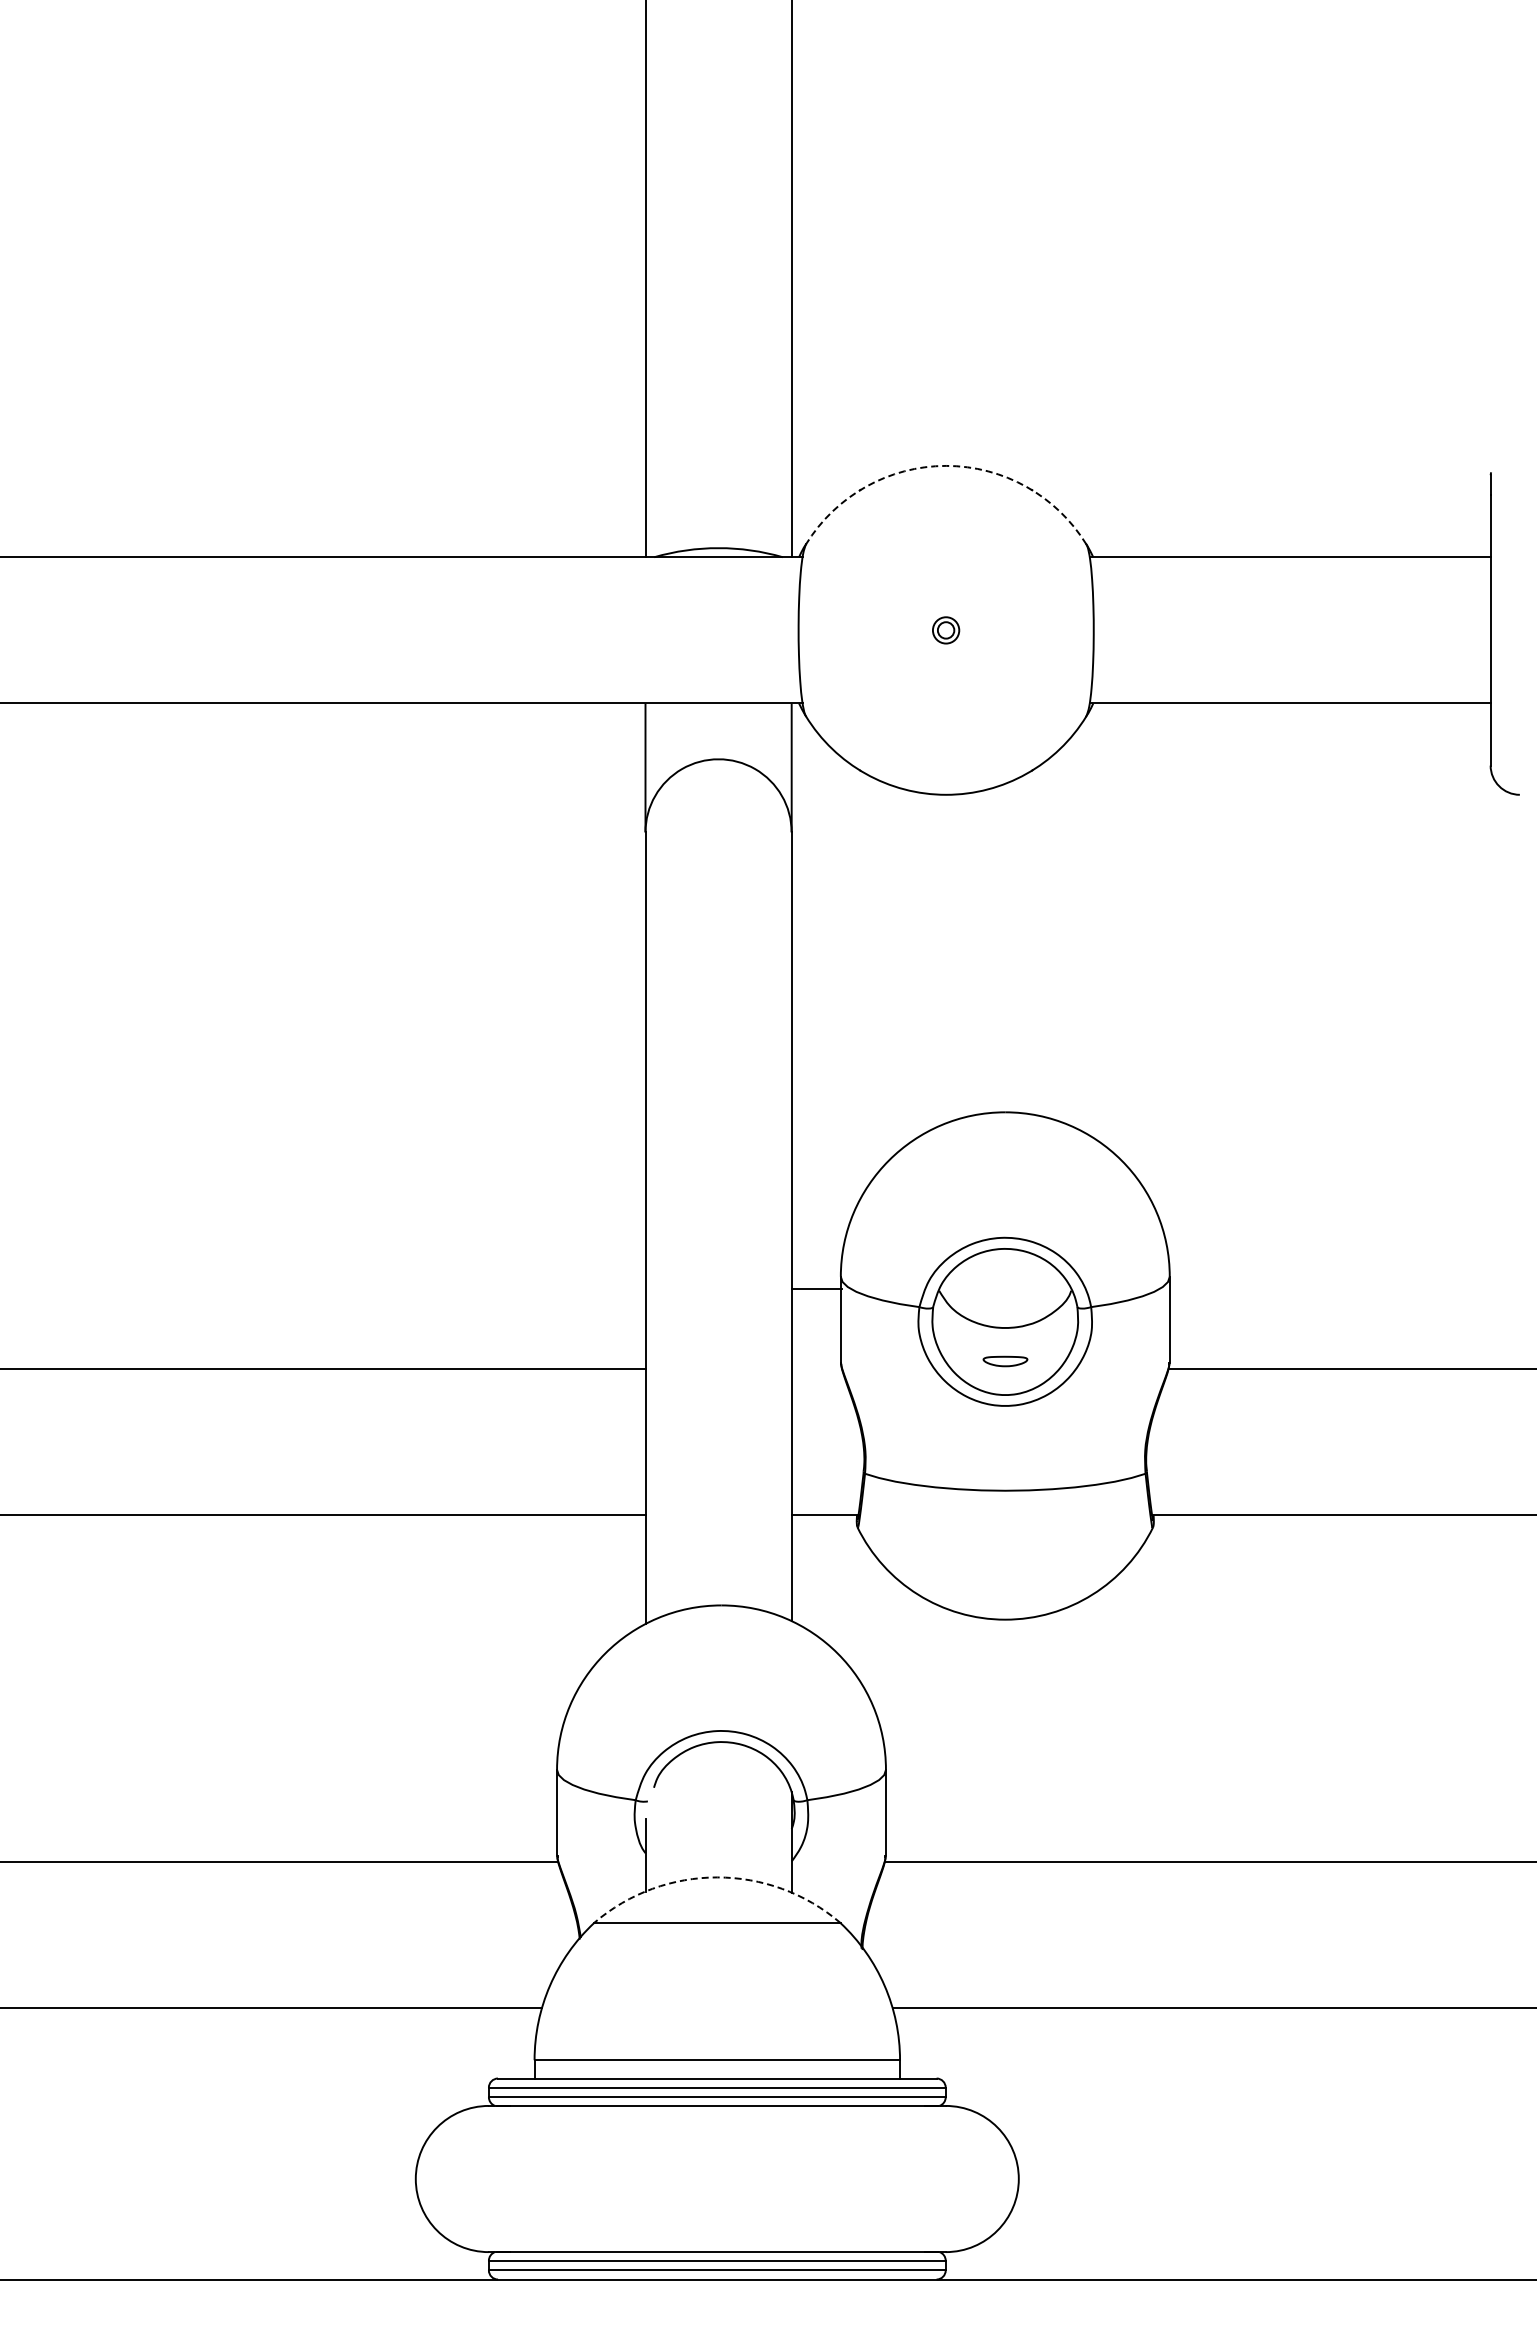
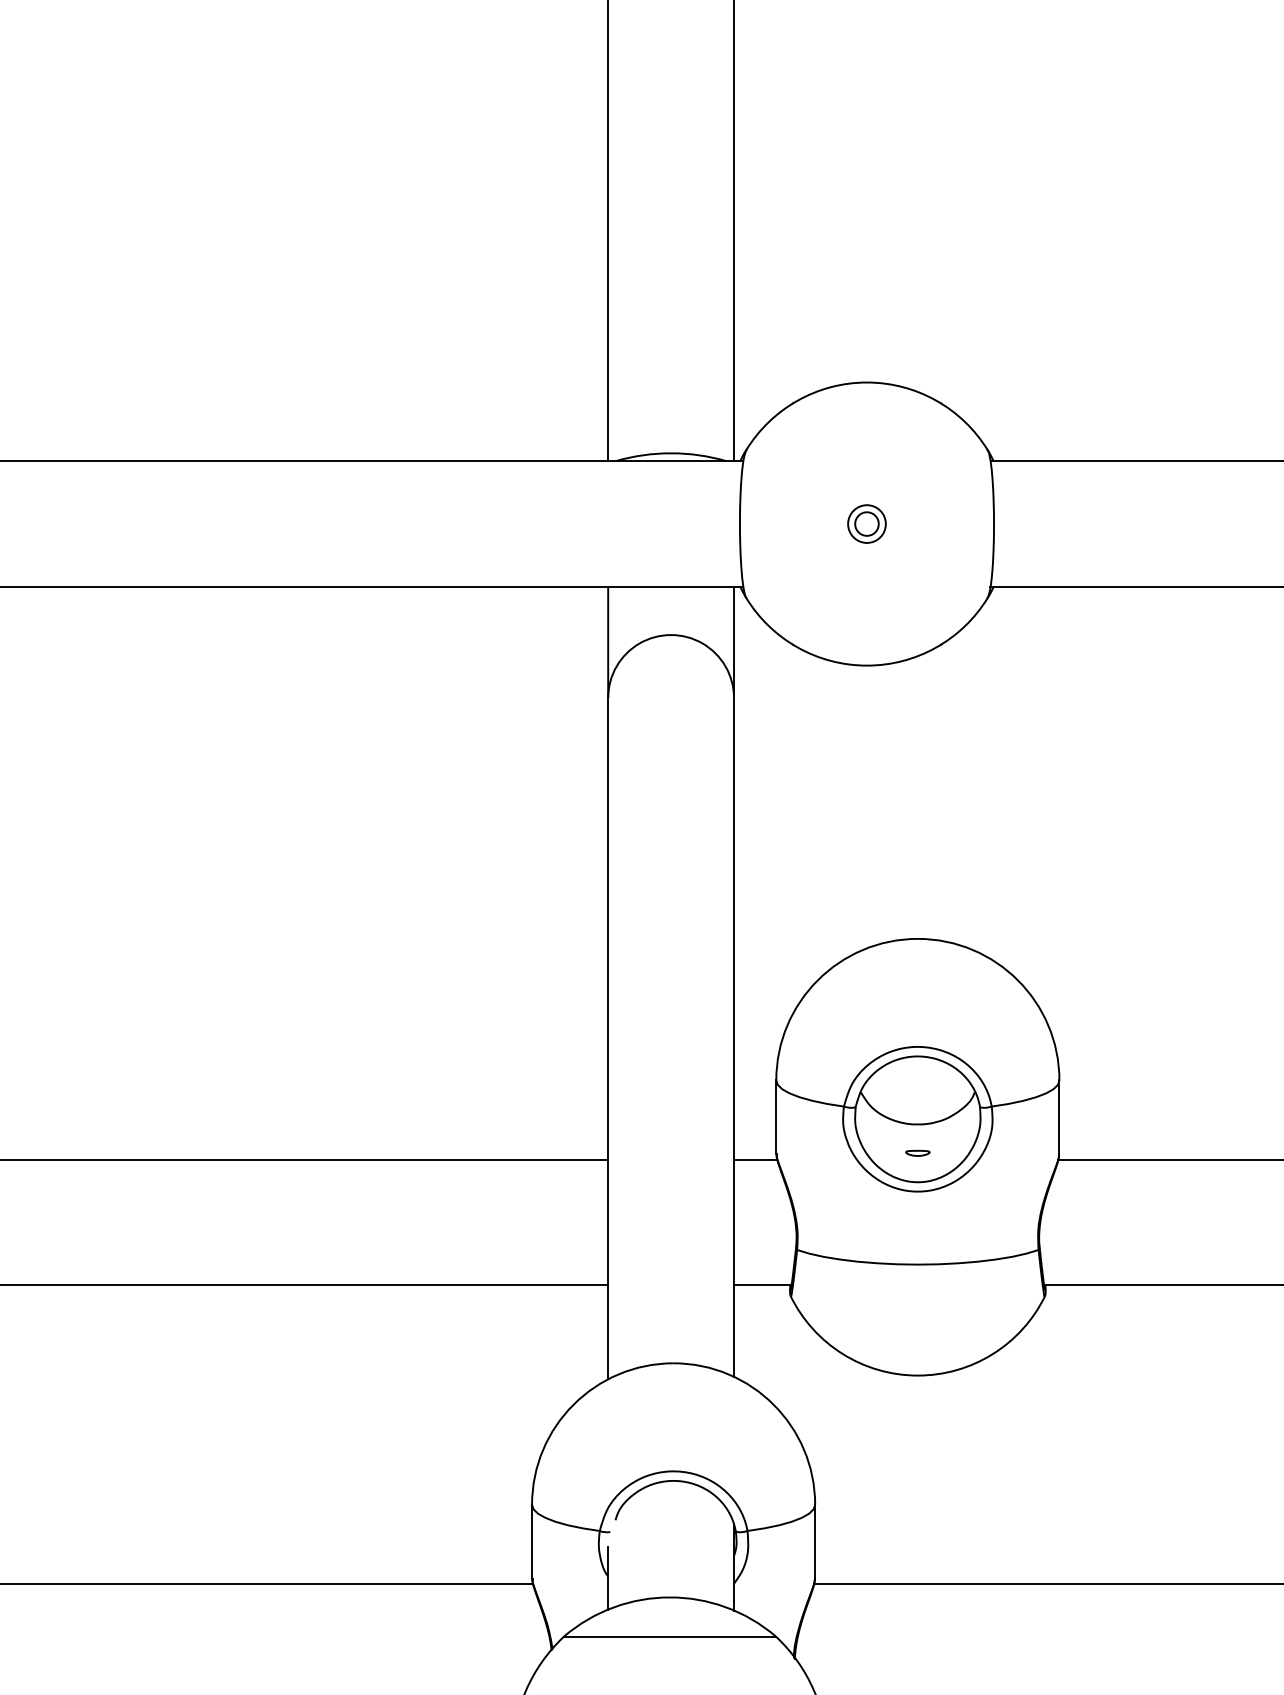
arc: (946, 465) -> (867, 382), dashed -> solid
part: (945, 630) -> (866, 524), size x1.67
line: (816, 1288) -> (755, 1159), moved
part: (1004, 1361) -> (917, 1153), size x0.62
arc: (717, 1877) -> (670, 1597), dashed -> solid

